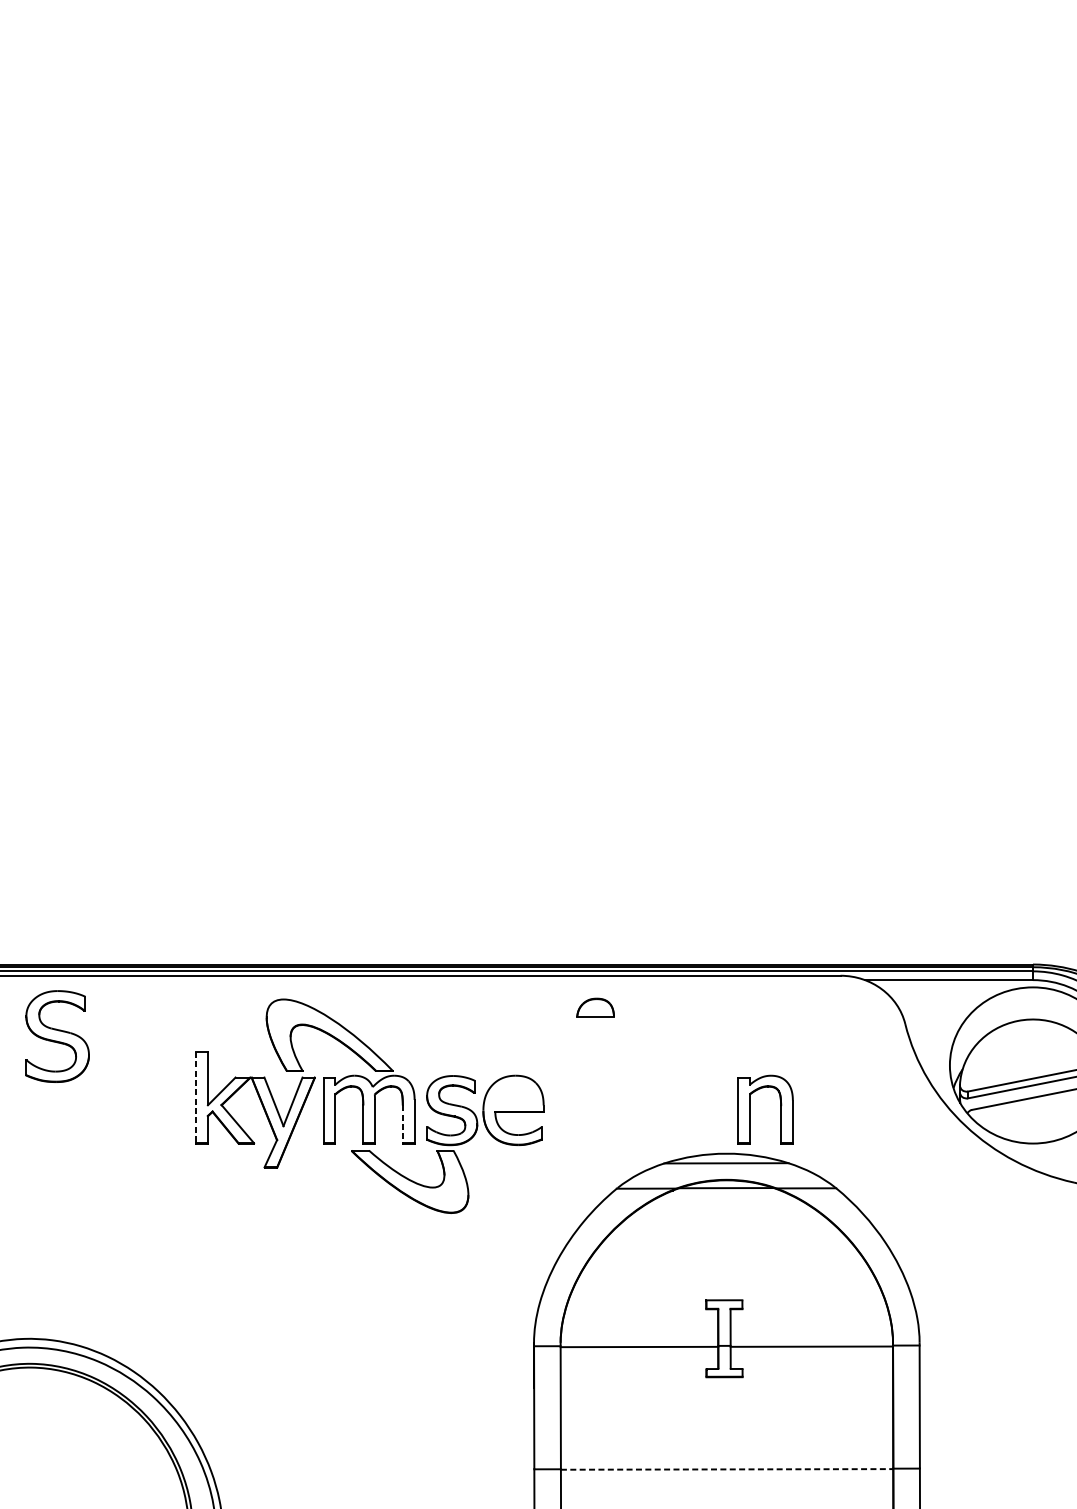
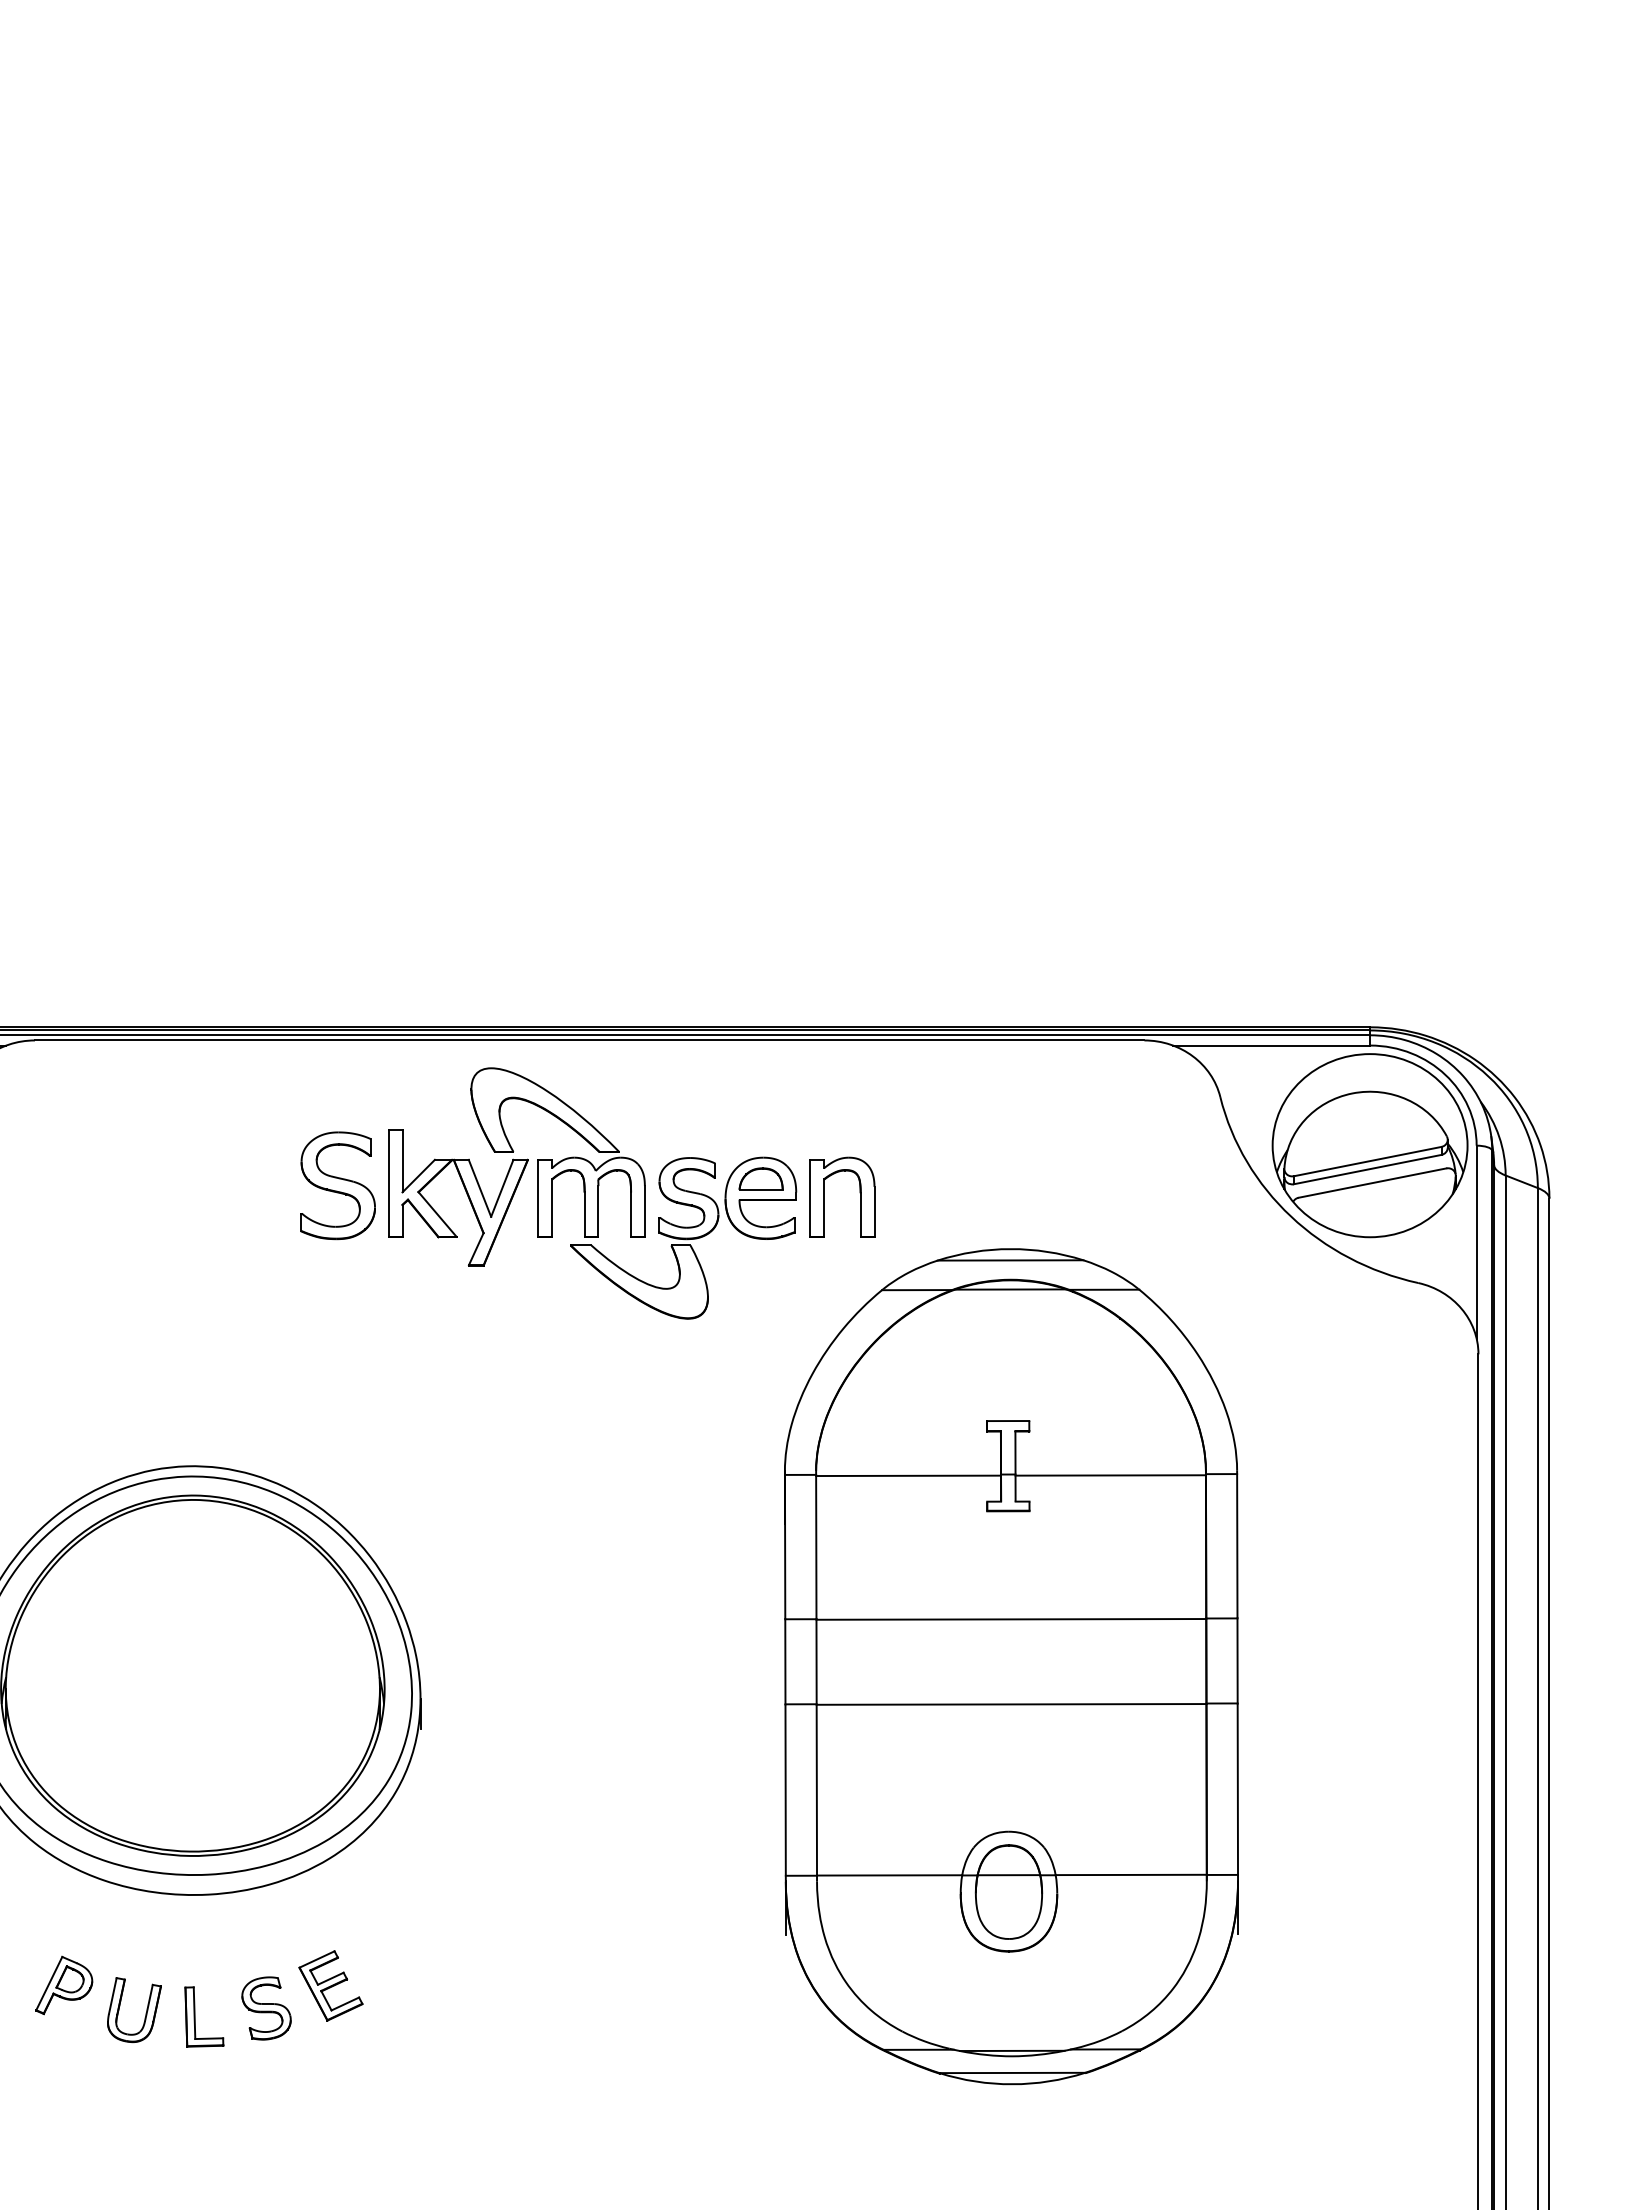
part: (595, 1007) -> (760, 1178), moved
part: (57, 1036) -> (337, 1185), moved
line: (195, 1097) -> (388, 1183), dashed -> solid
part: (780, 1105) -> (859, 1192), moved
line: (403, 1125) -> (631, 1215), dashed -> solid
line: (727, 1469) -> (1011, 1619), dashed -> solid

